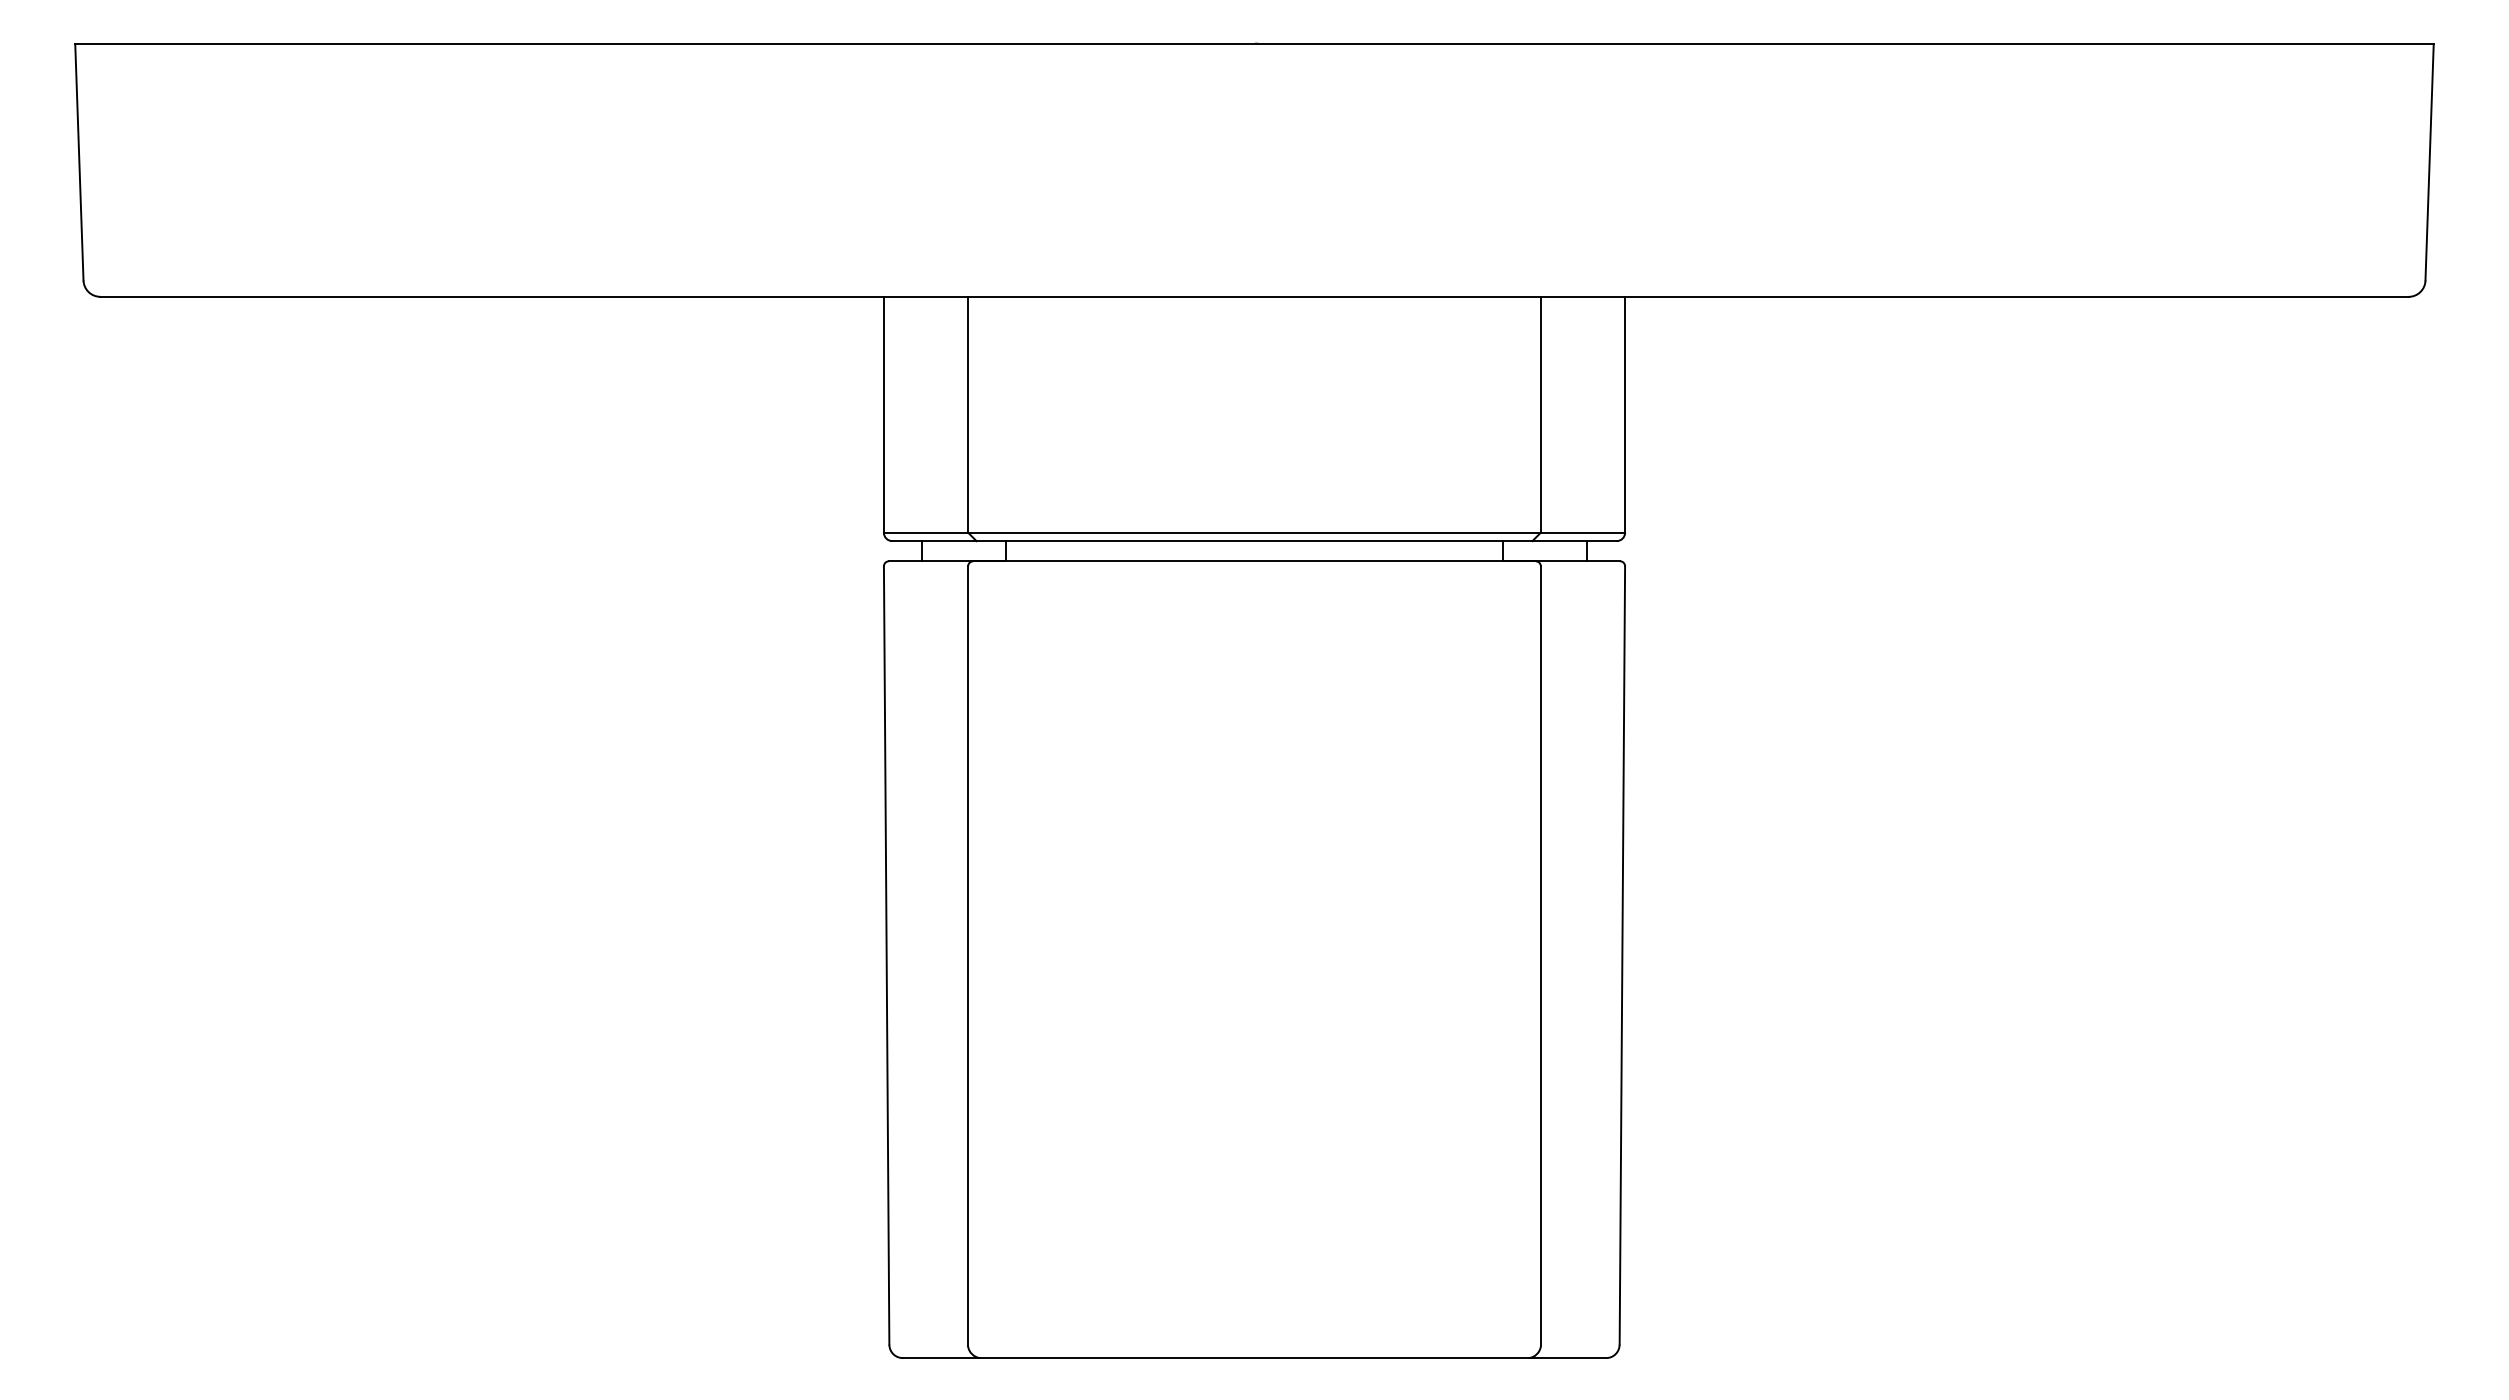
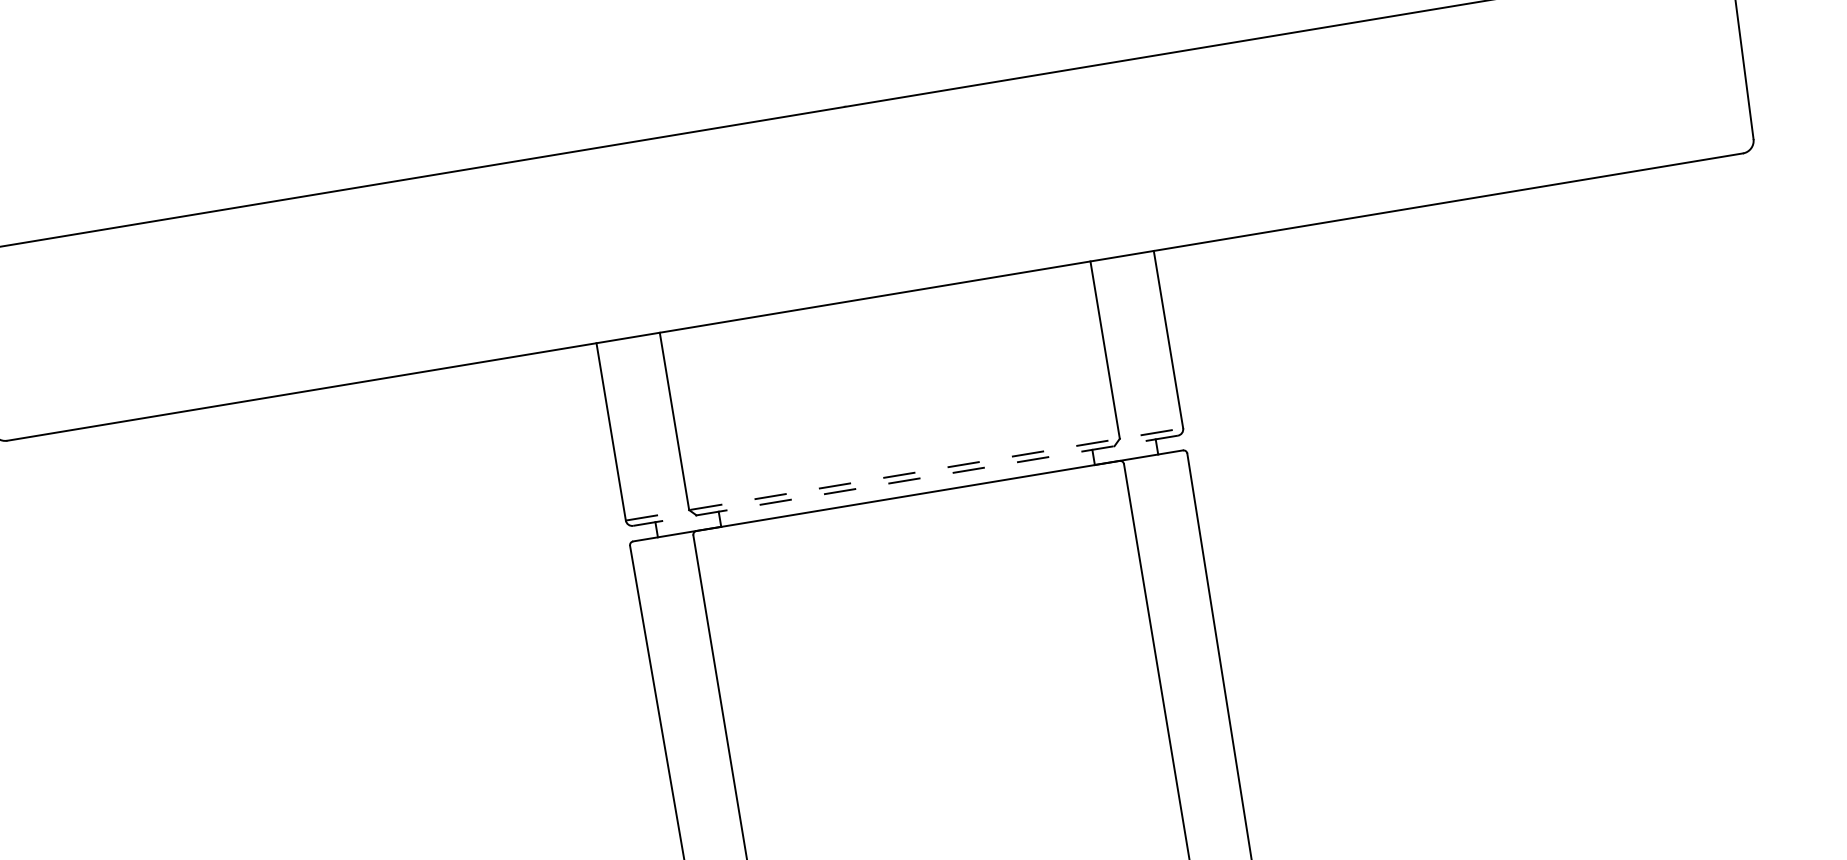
line: (1254, 532) -> (904, 474), solid -> dashed
line: (1254, 541) -> (905, 481), solid -> dashed

